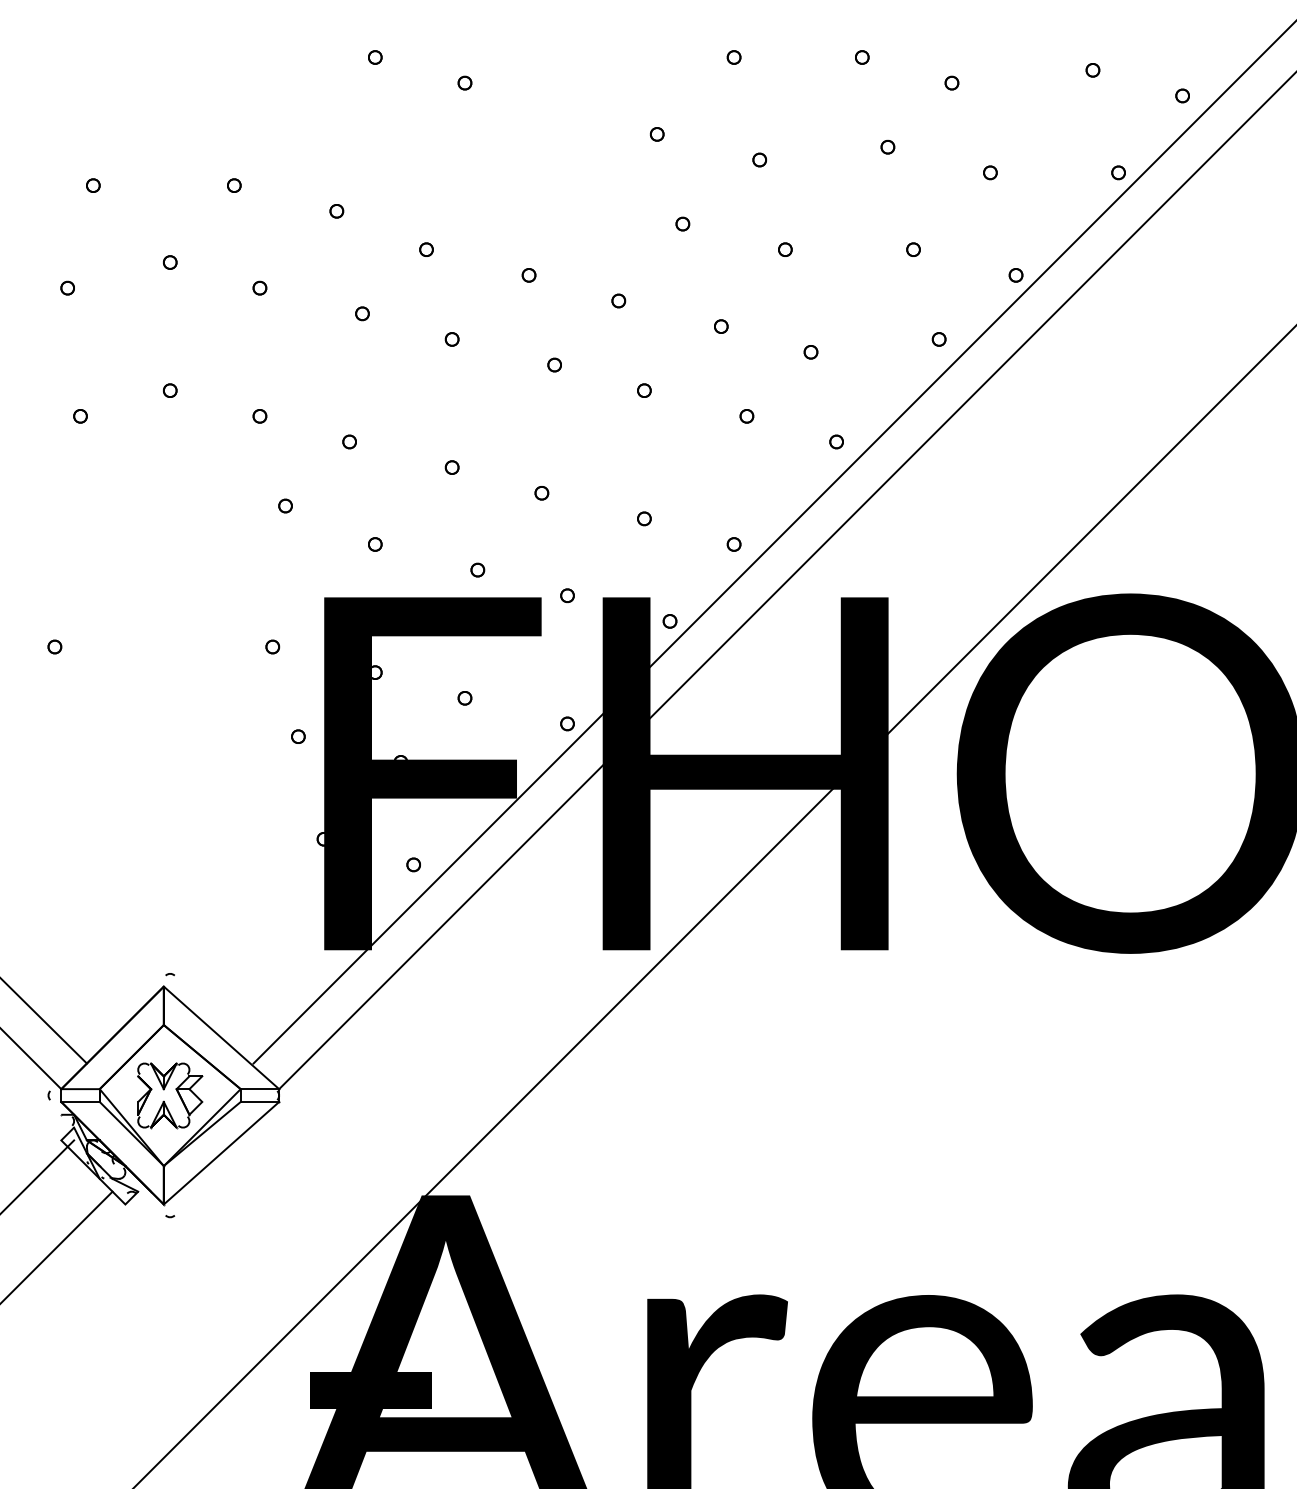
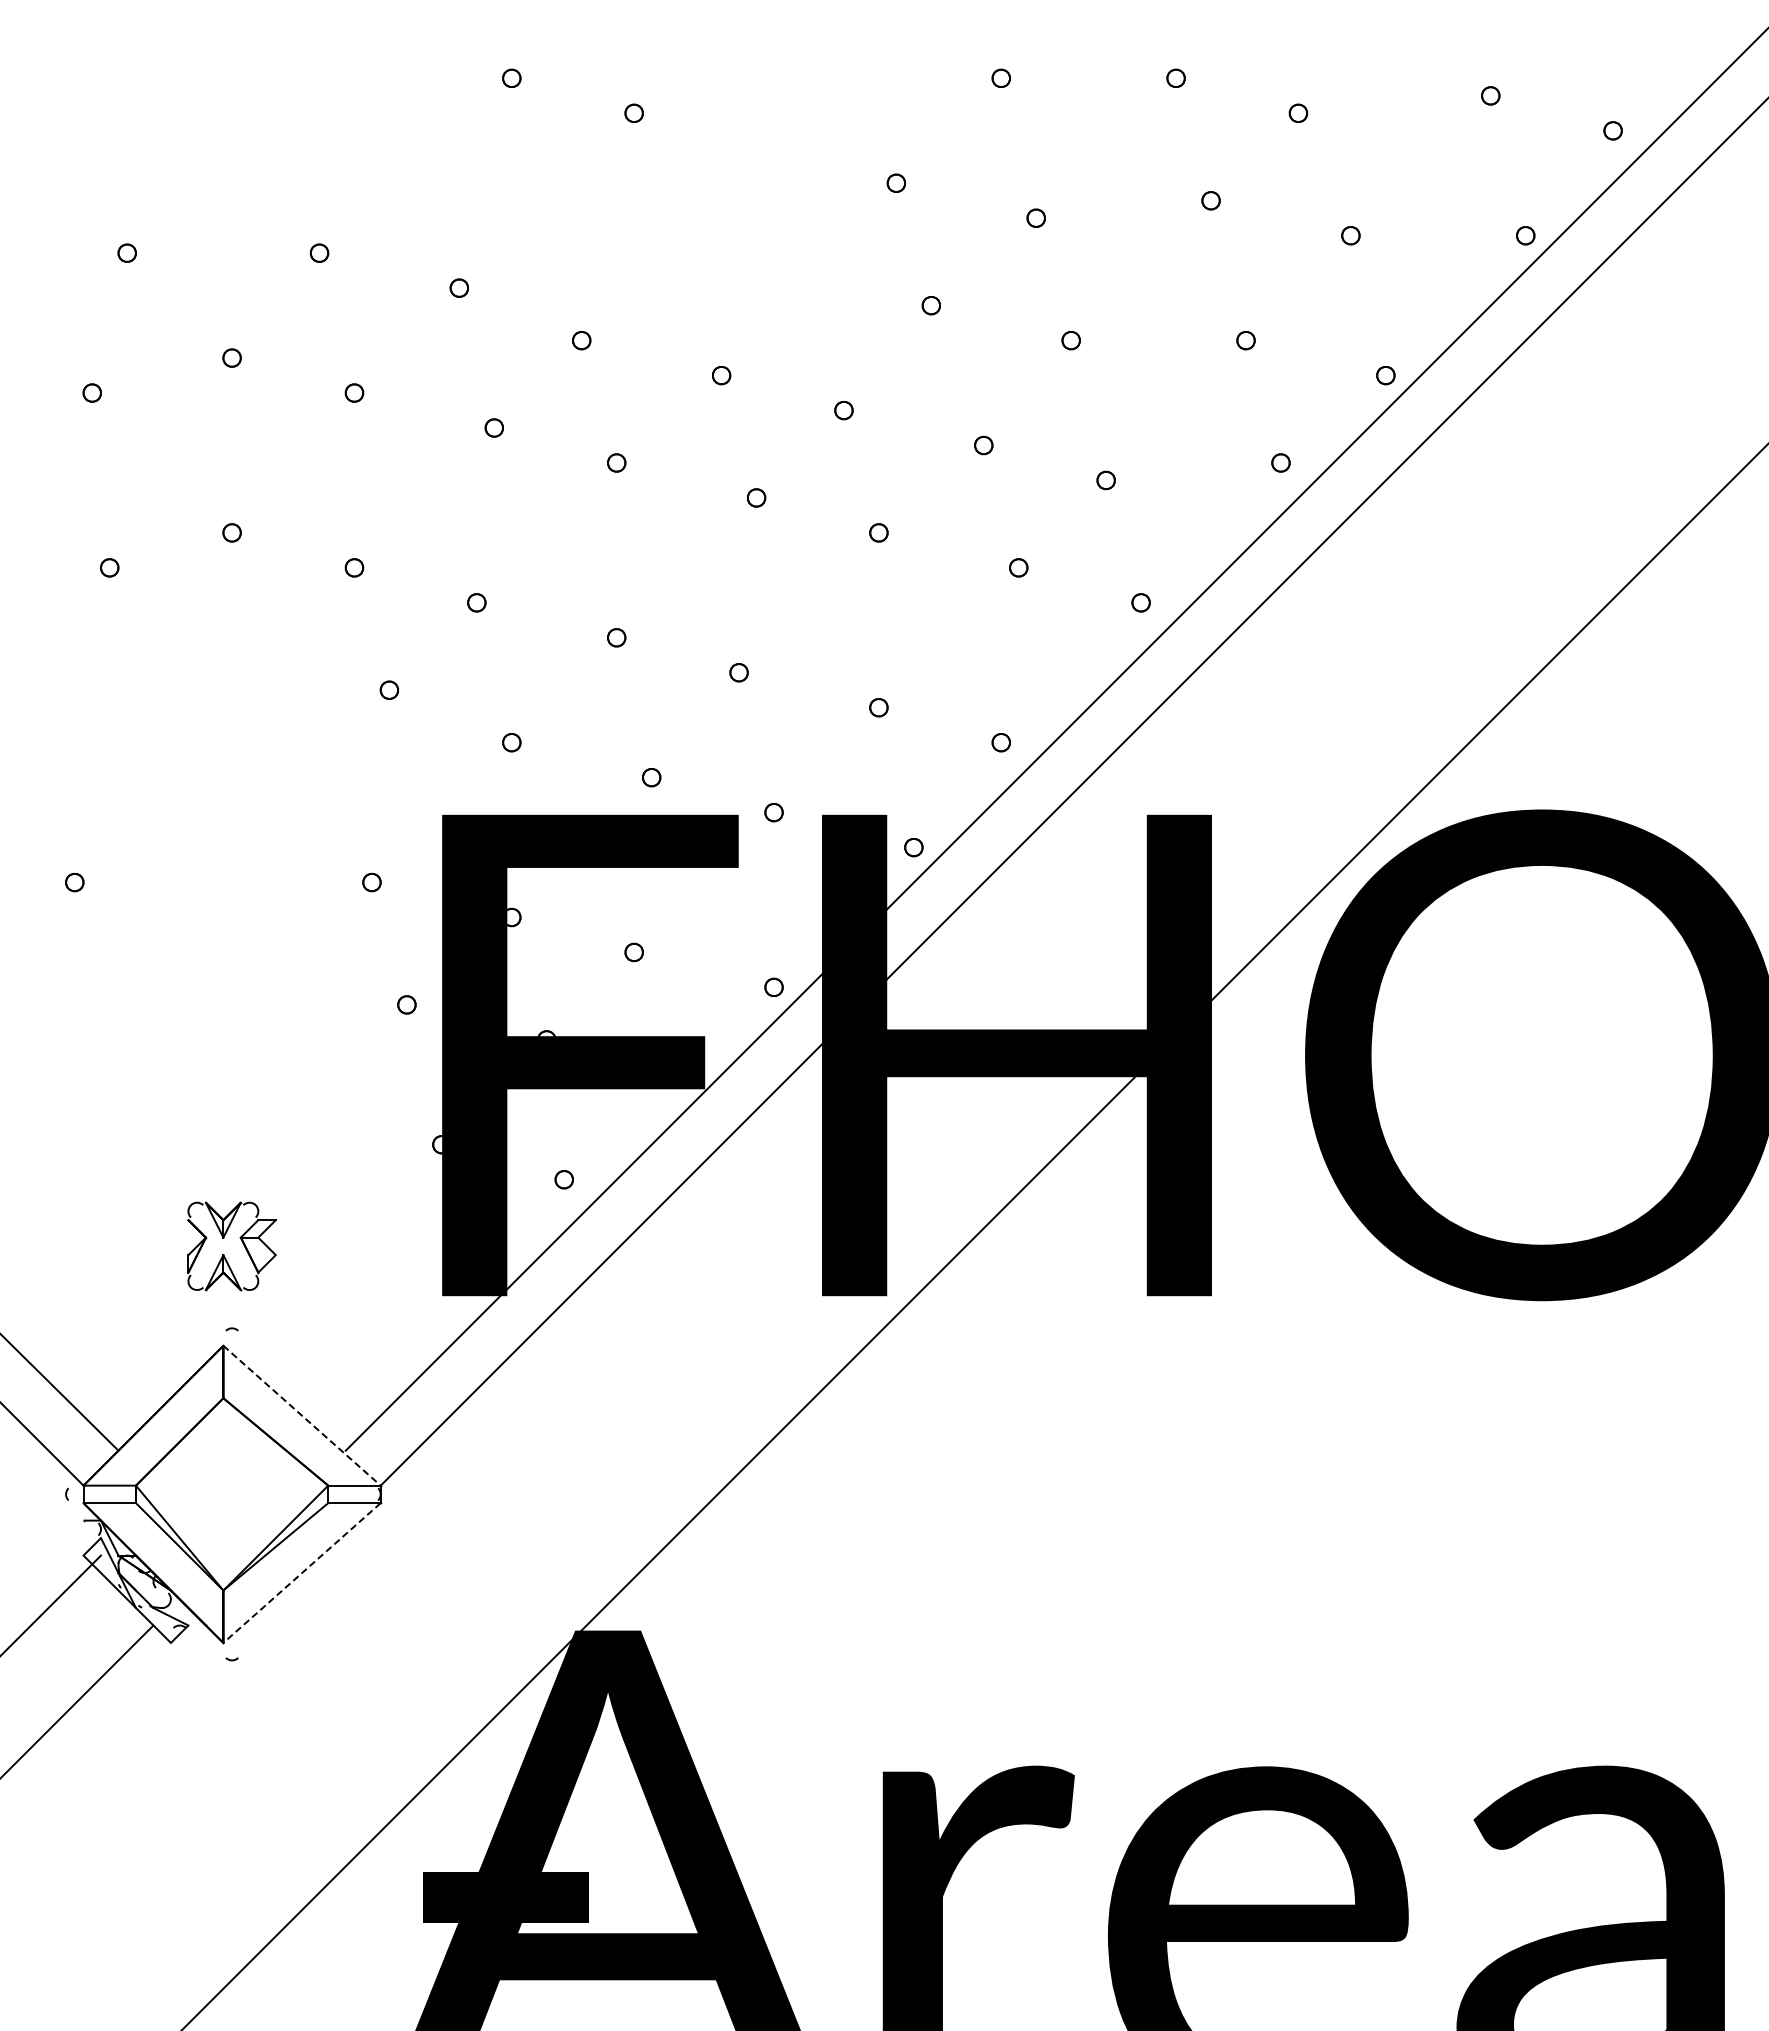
line: (221, 1038) -> (302, 1416), solid -> dashed
part: (164, 1089) -> (224, 1238), moved
line: (221, 1153) -> (301, 1573), solid -> dashed

